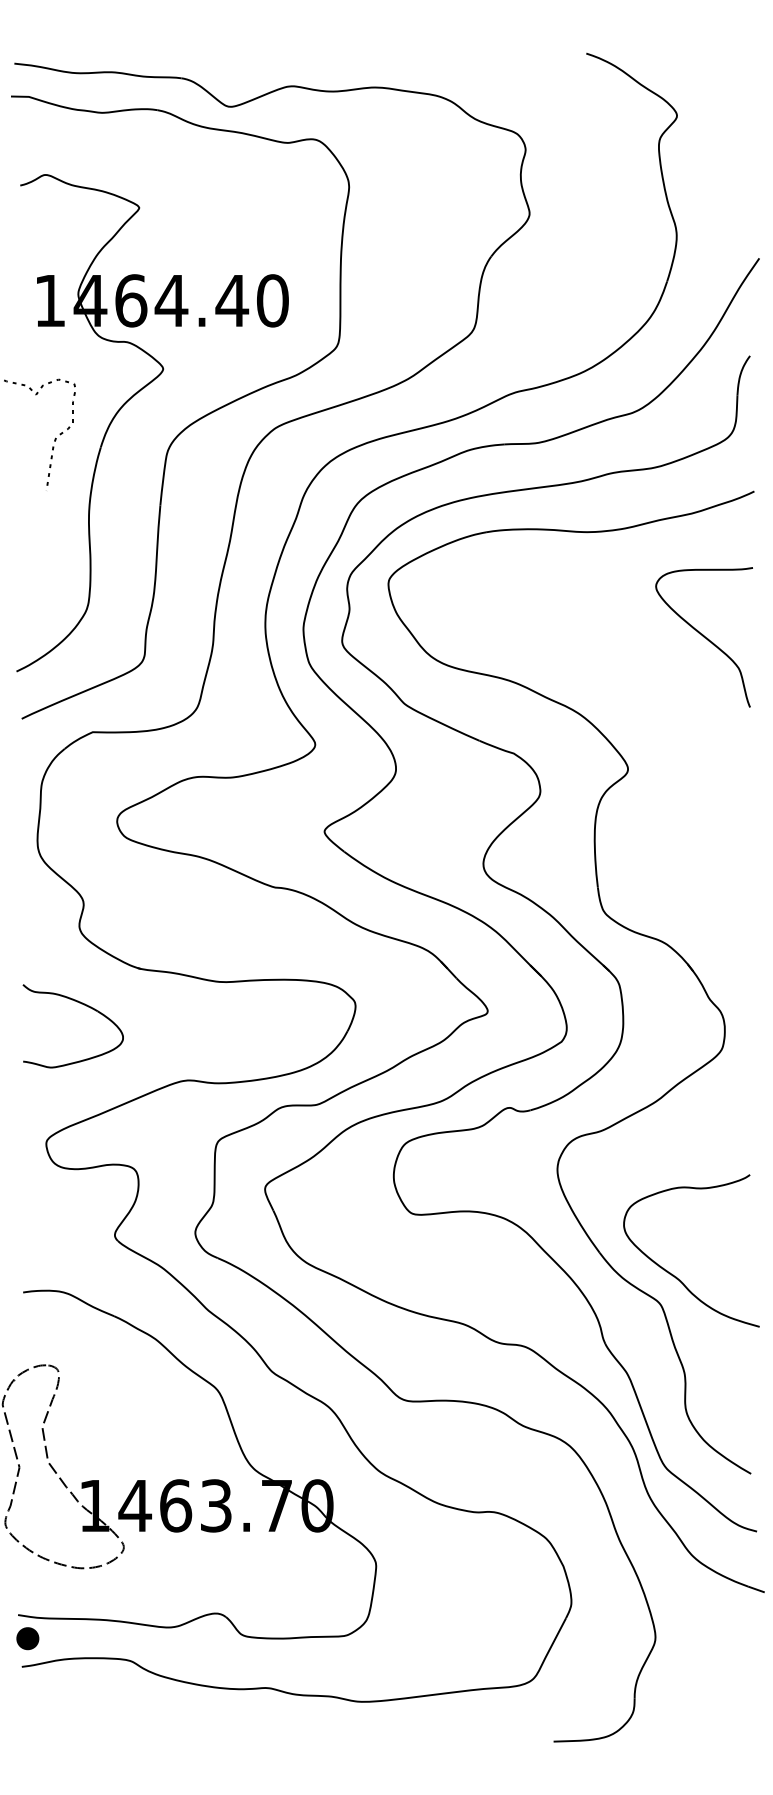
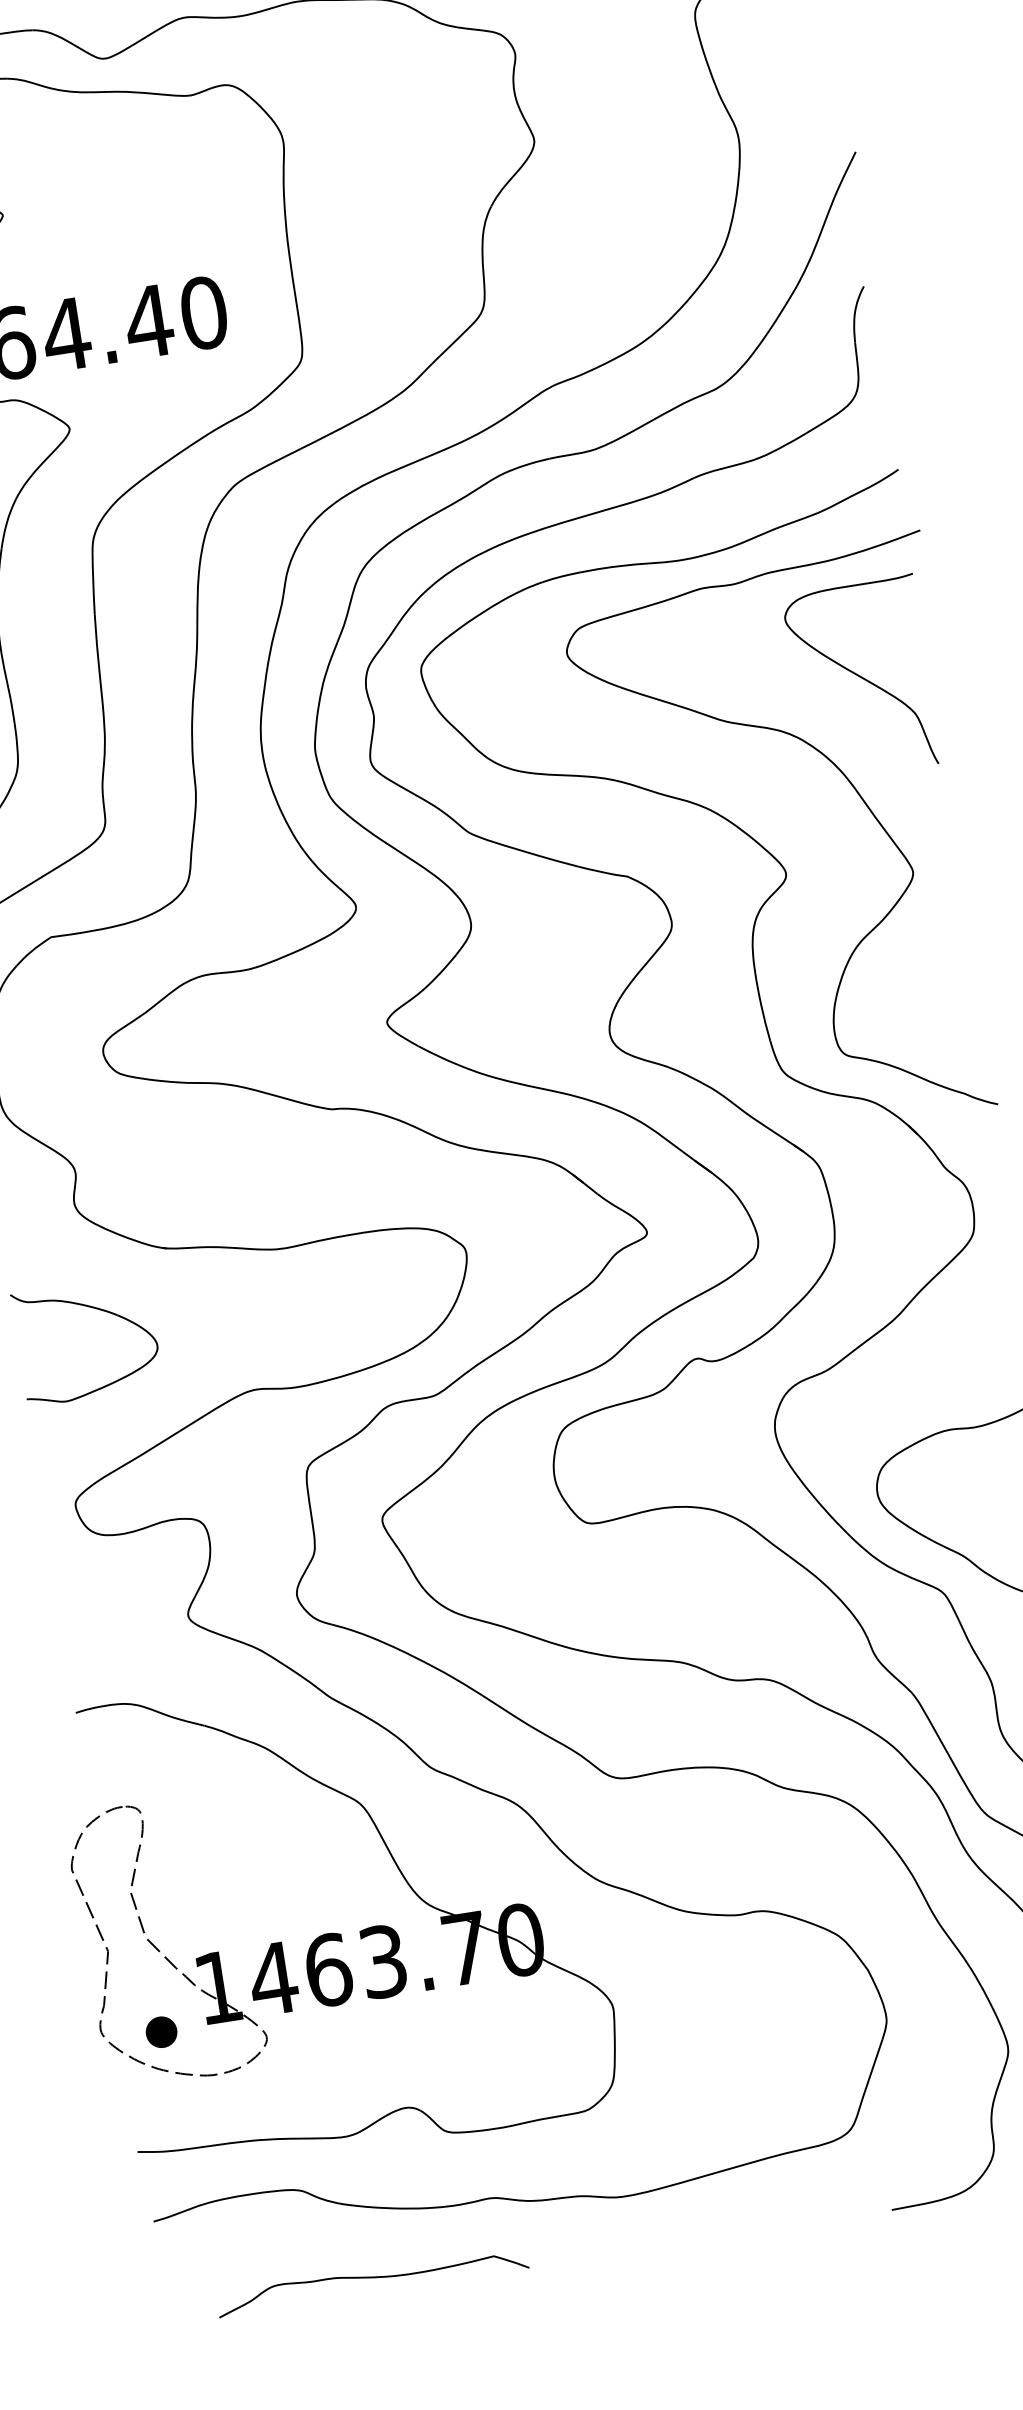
part: (684, 713) -> (850, 785), added
part: (27, 1638) -> (161, 2032), moved
curve: (172, 1732) -> (372, 2278), added

